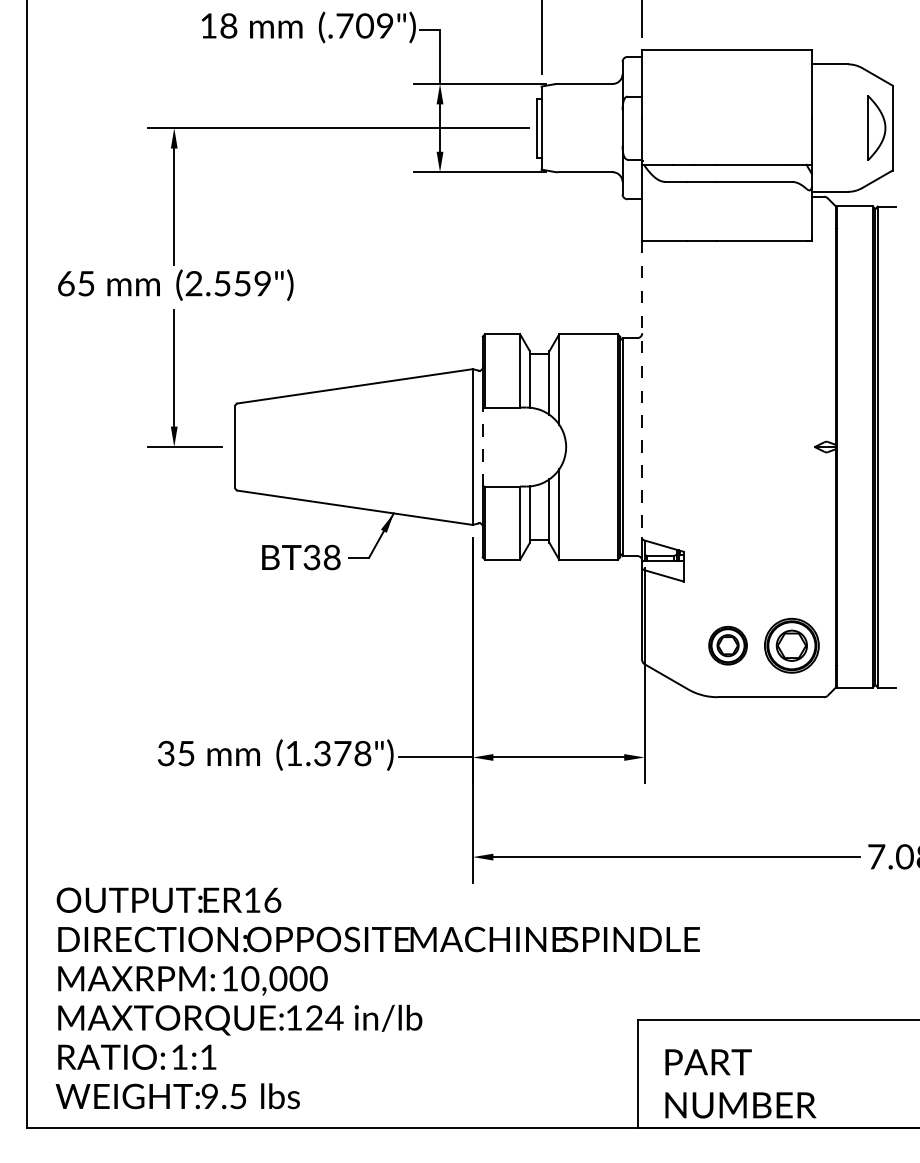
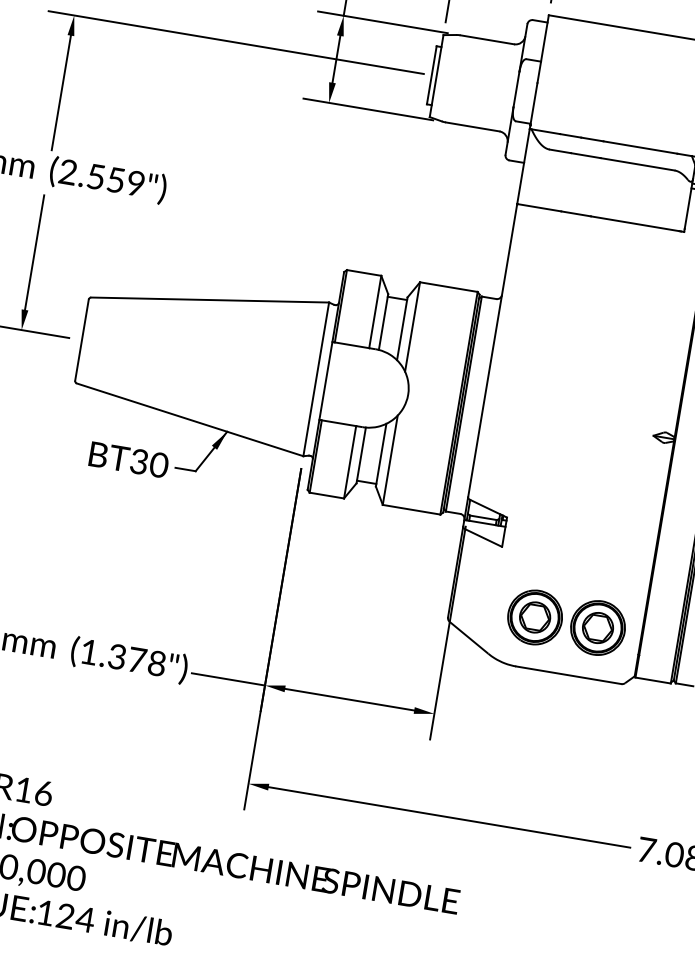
line: (642, 389) -> (492, 350), dashed -> solid
line: (482, 446) -> (325, 380), dashed -> solid
text: (332, 557) -> (159, 465), BT38 -> BT30
part: (727, 645) -> (534, 617), size x1.43

